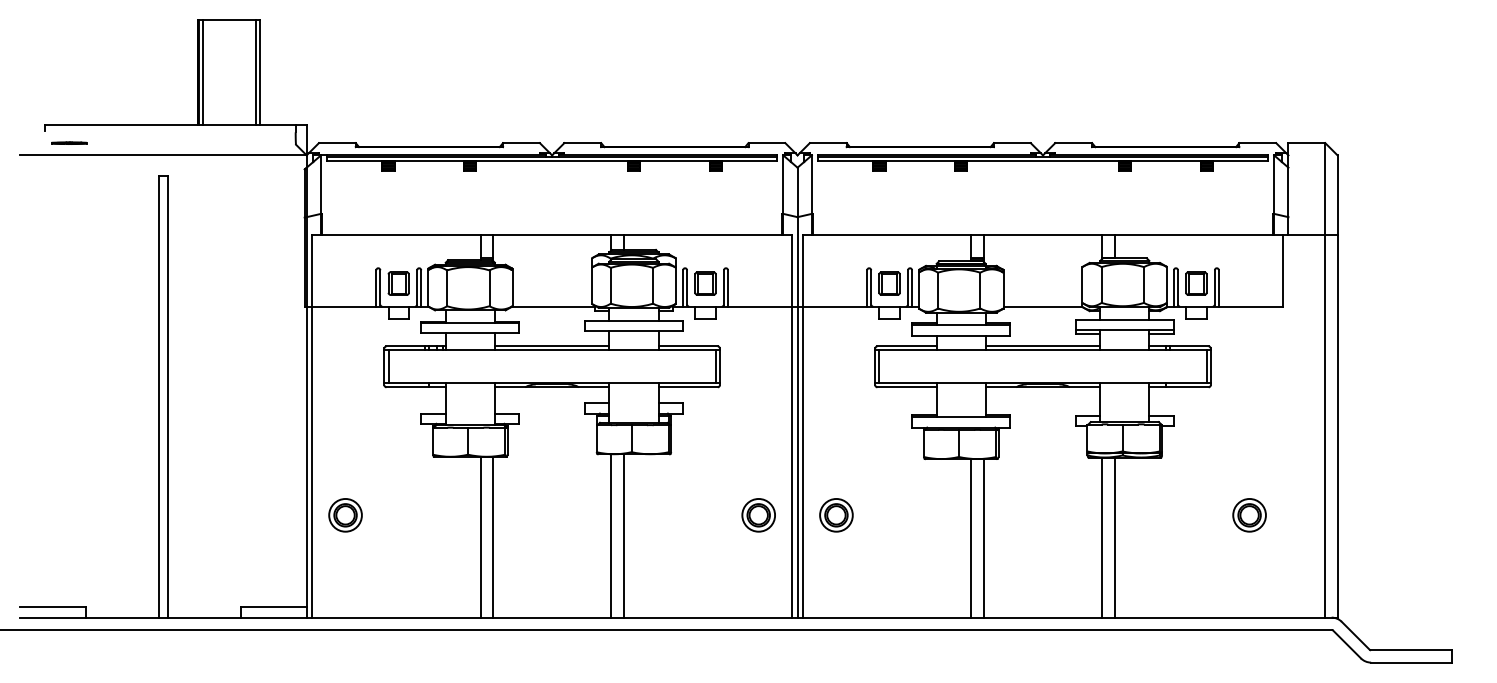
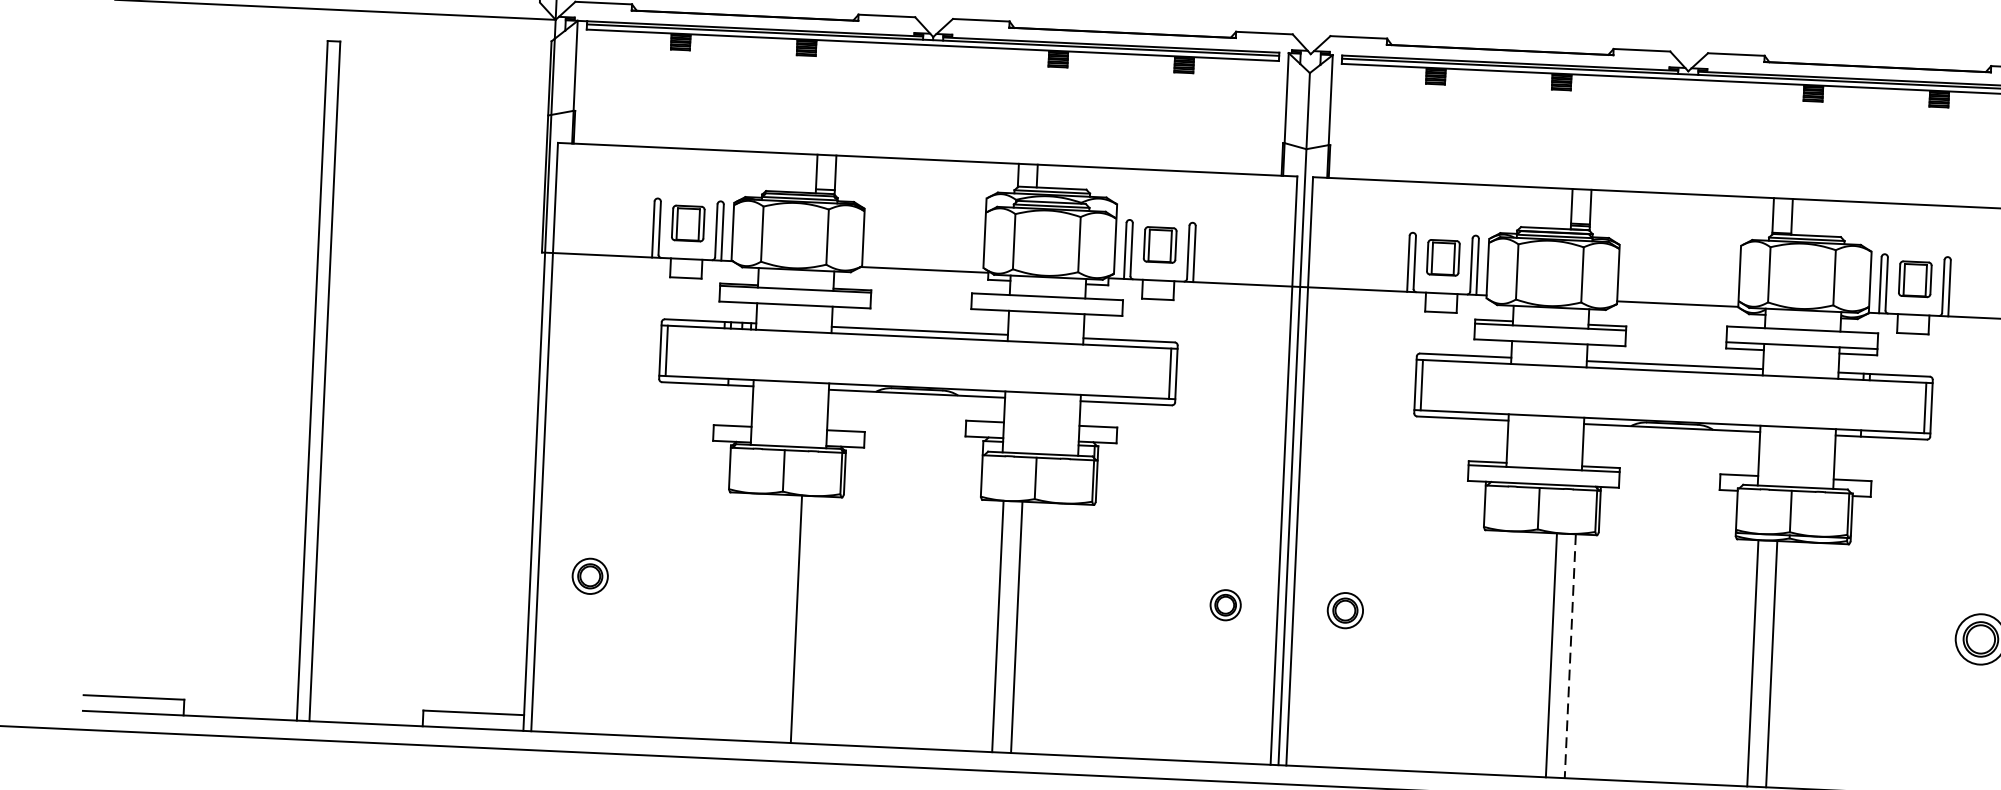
part: (345, 515) -> (590, 576), size x0.7
part: (758, 515) -> (1225, 605), size x0.6
part: (836, 515) -> (1345, 610), size x0.7
line: (492, 536) -> (814, 619), removed
line: (983, 538) -> (1569, 656), solid -> dashed

